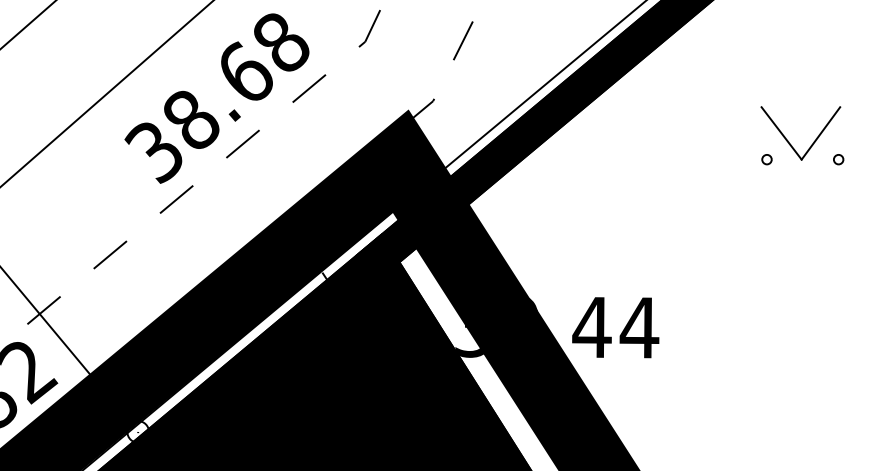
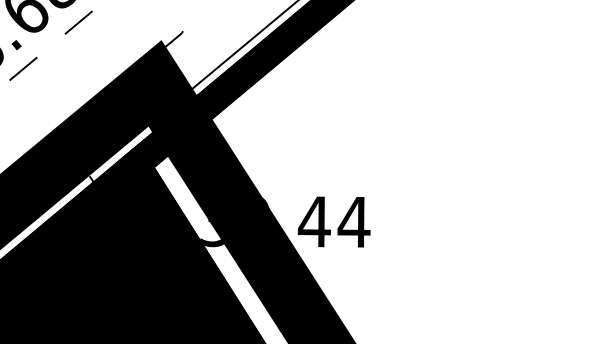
part: (813, 141) -> (499, 66), removed

